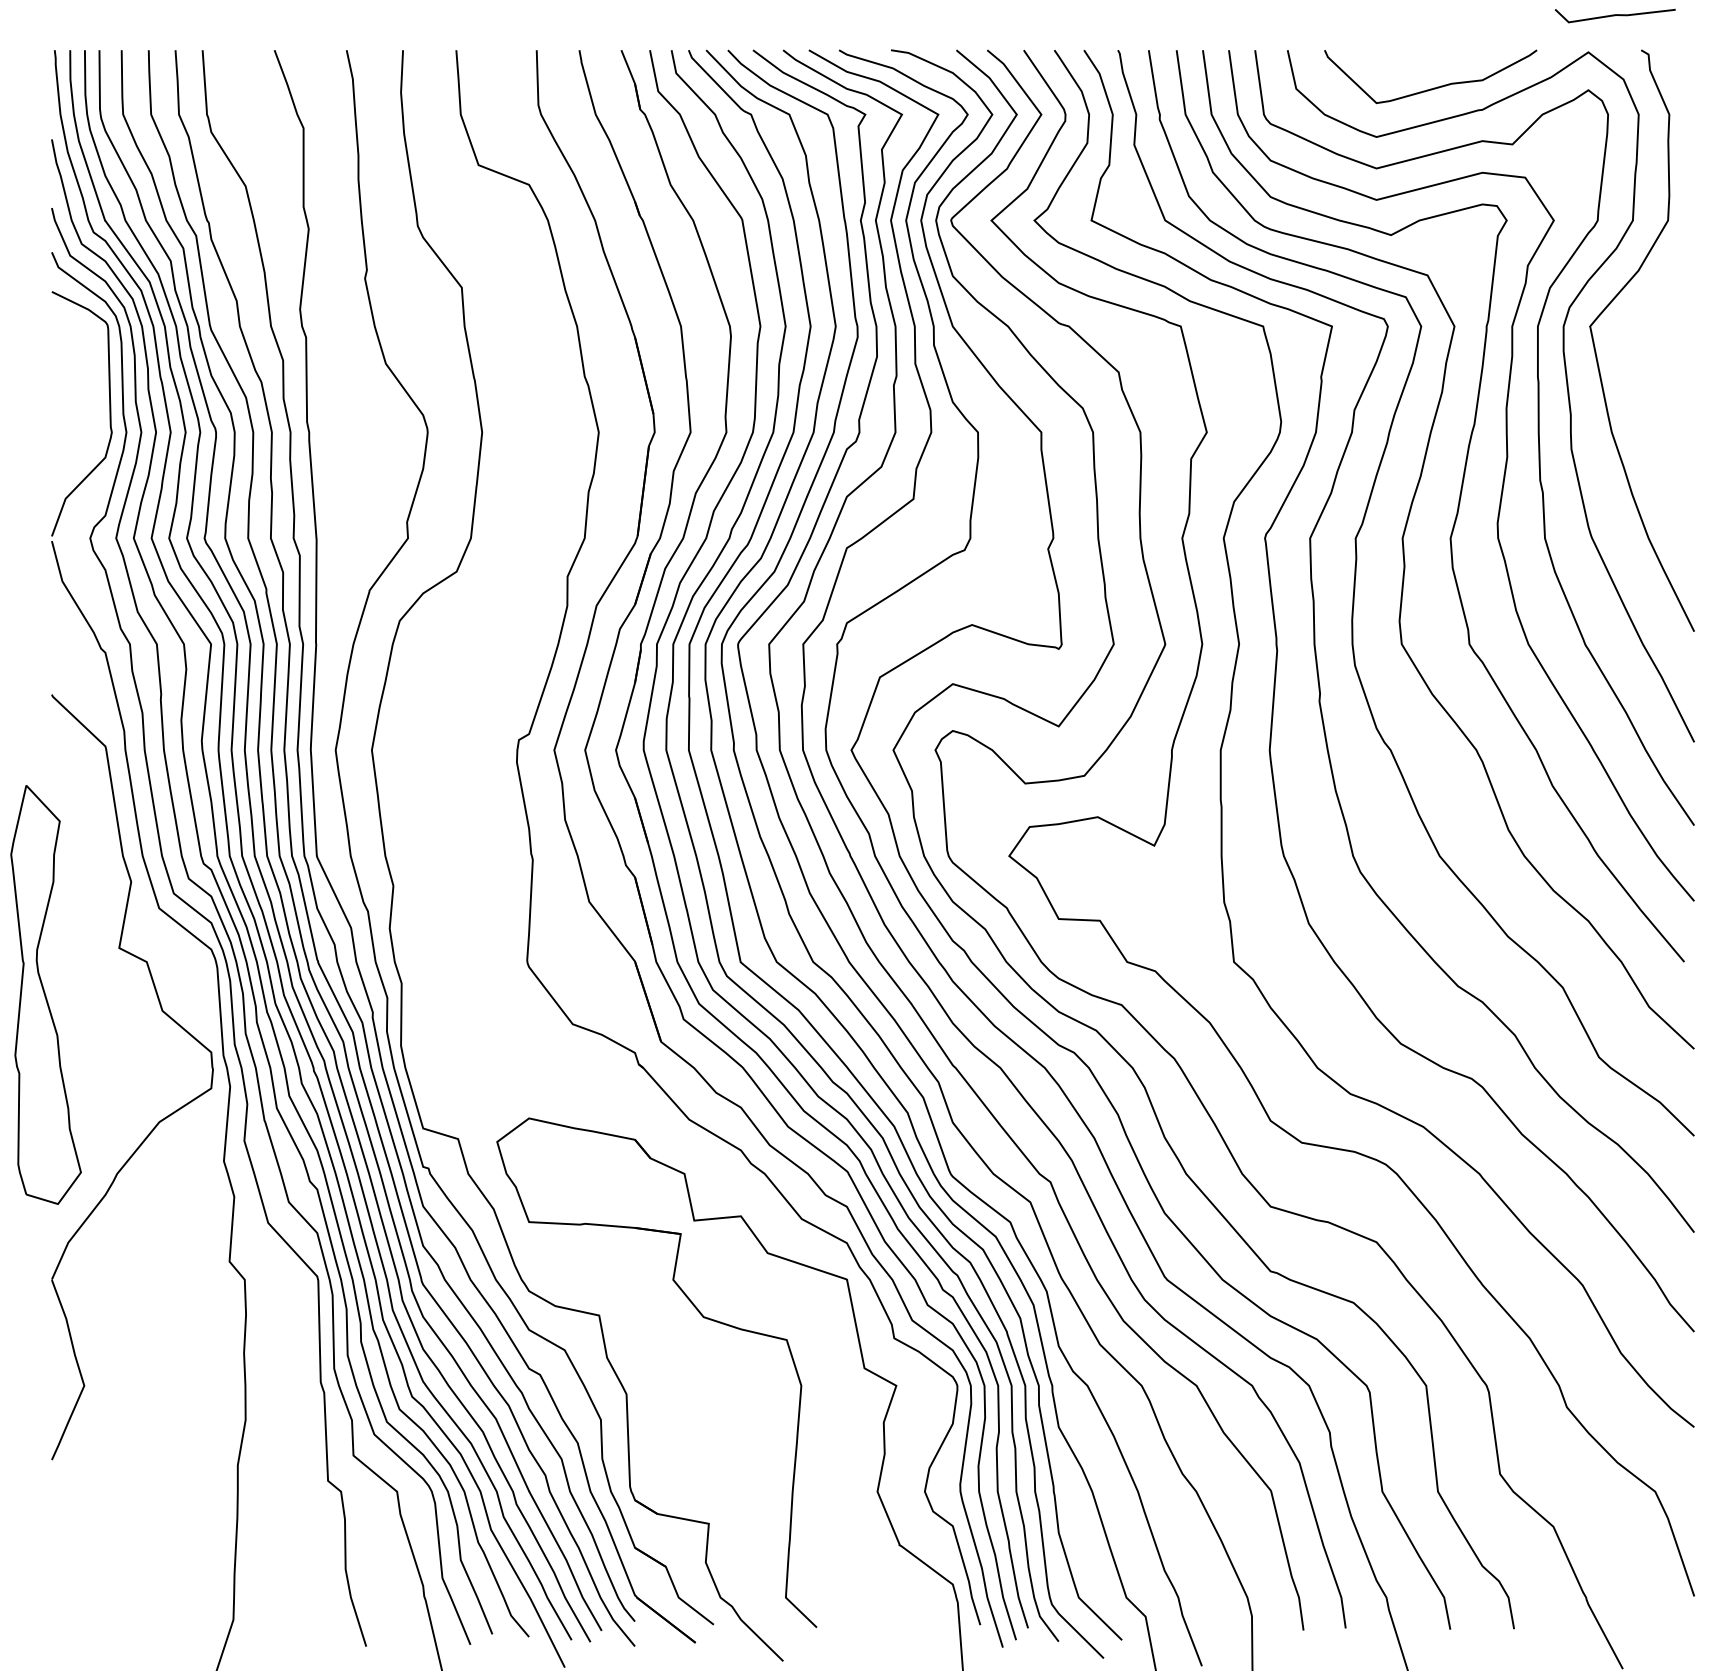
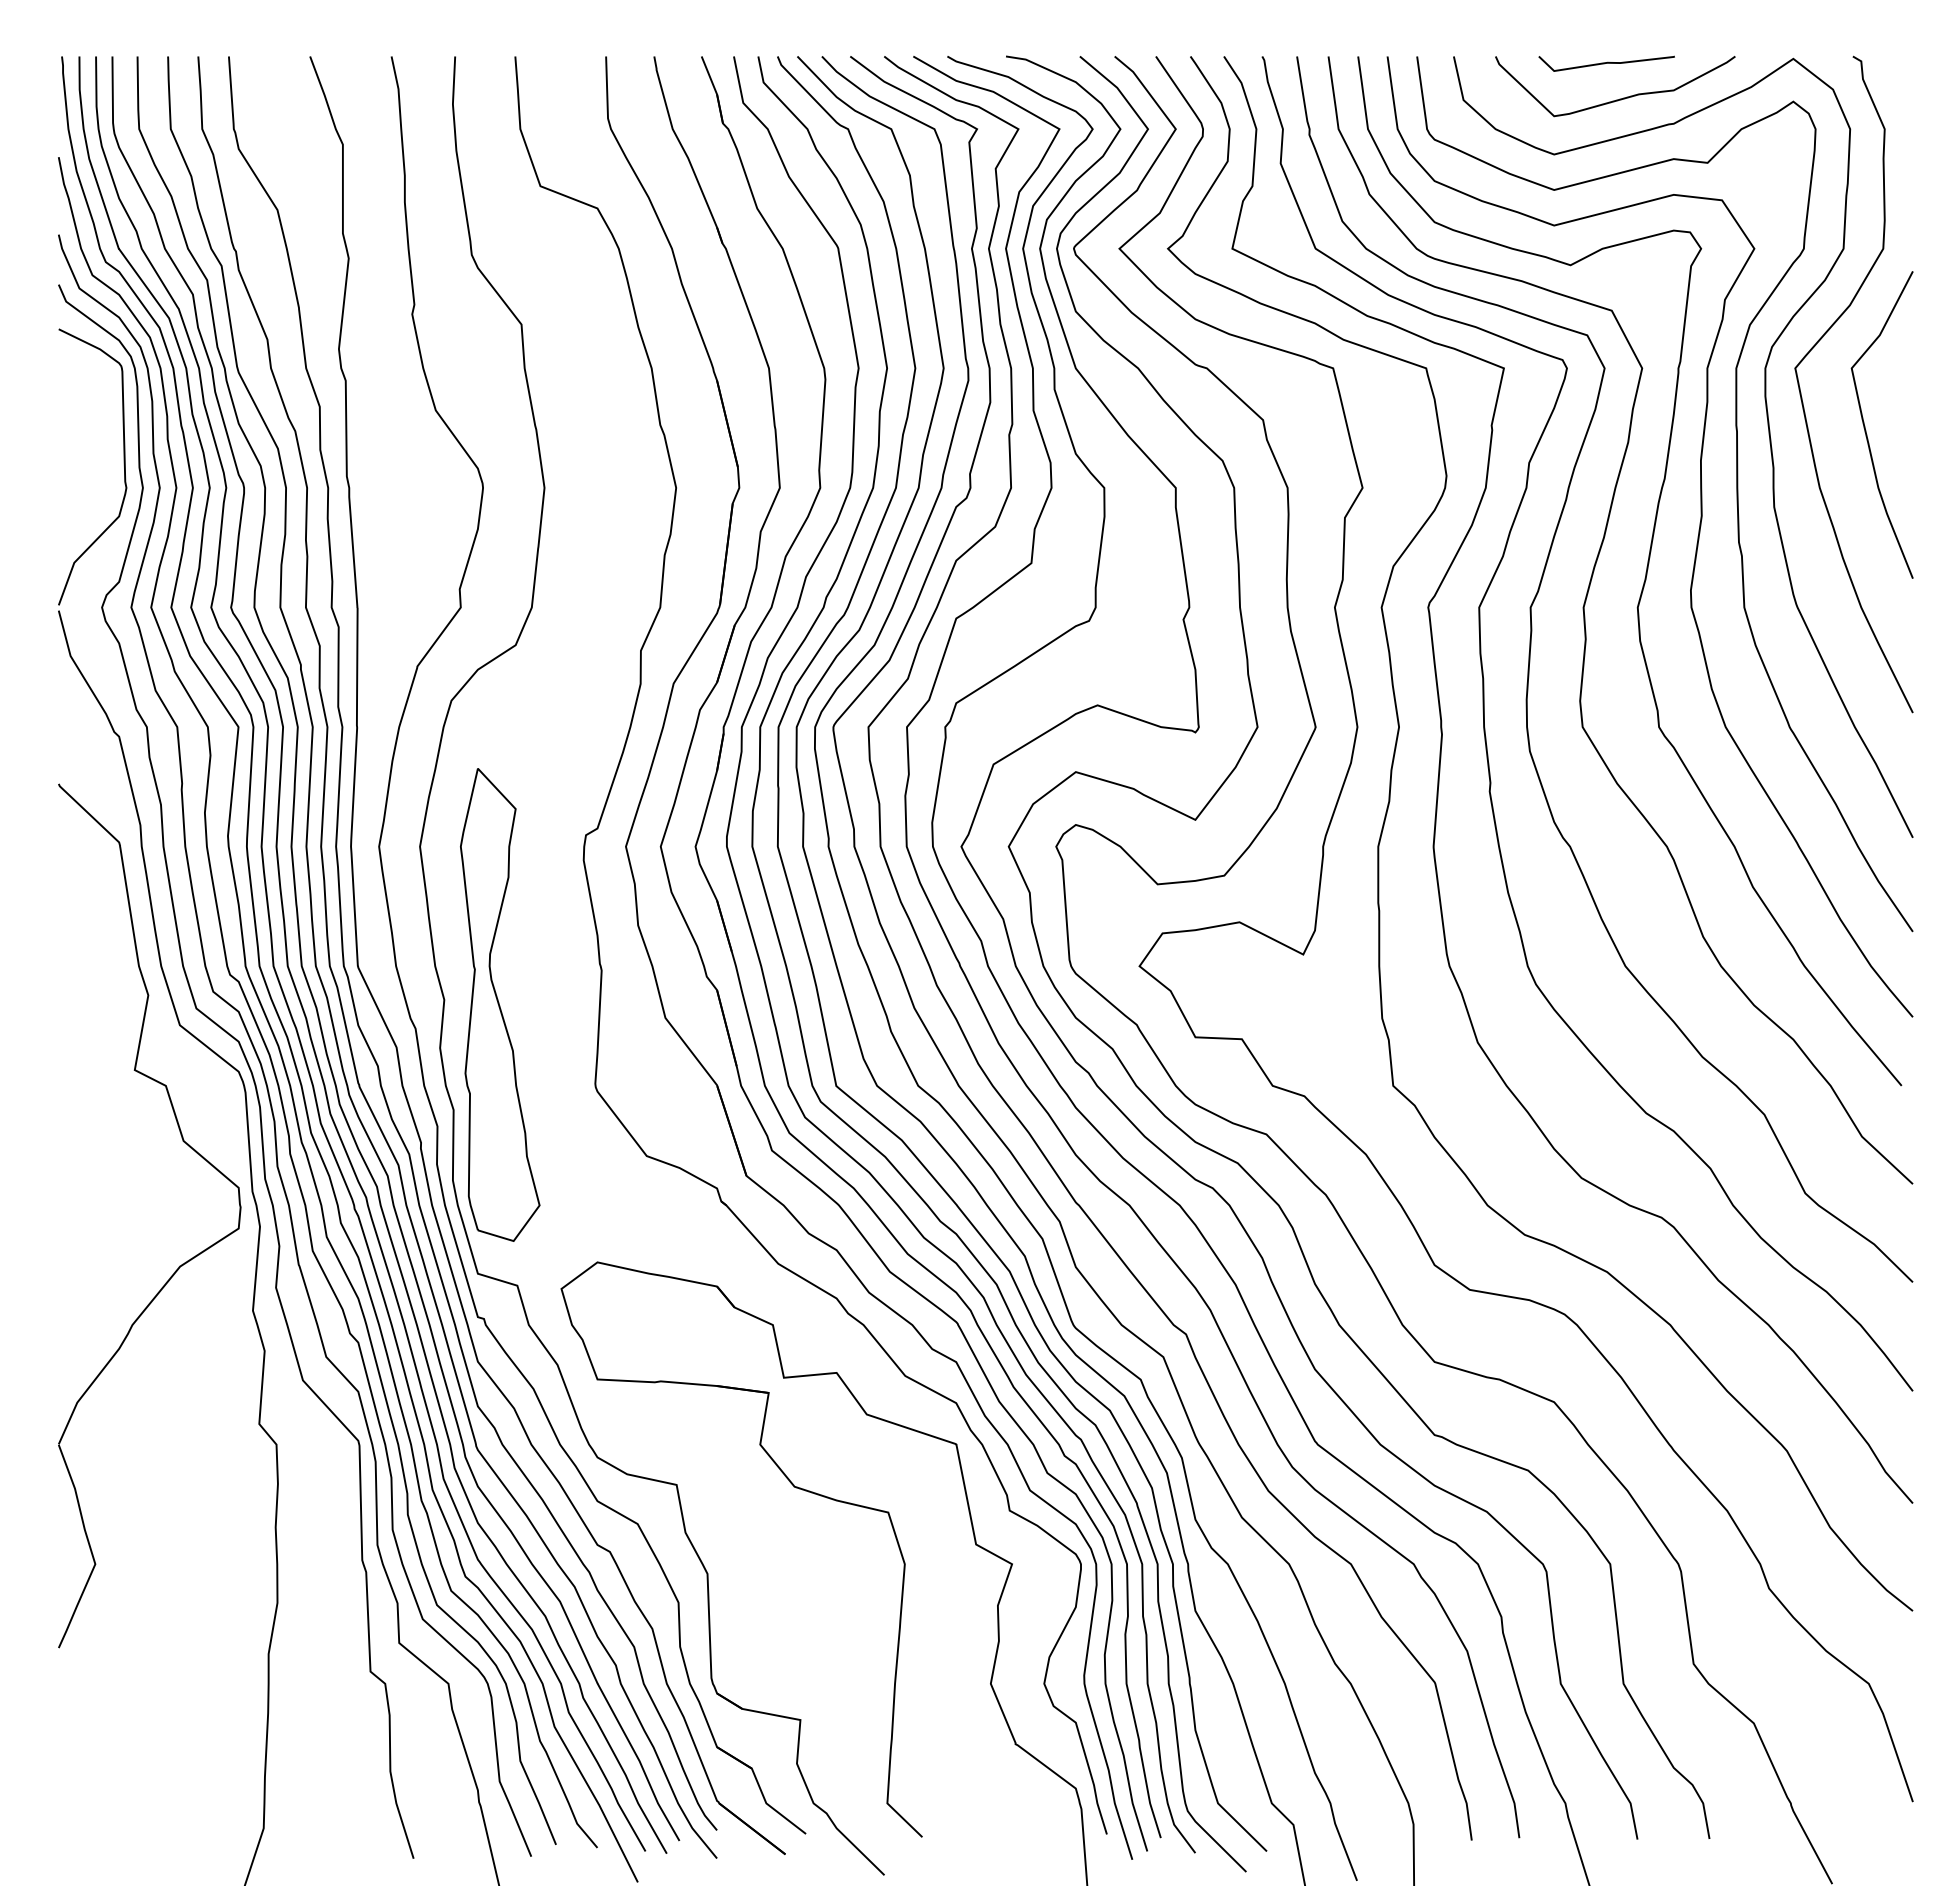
curve: (1615, 15) -> (1606, 63), moved
curve: (1652, 377) -> (1865, 426), added
part: (46, 994) -> (500, 1004), moved

